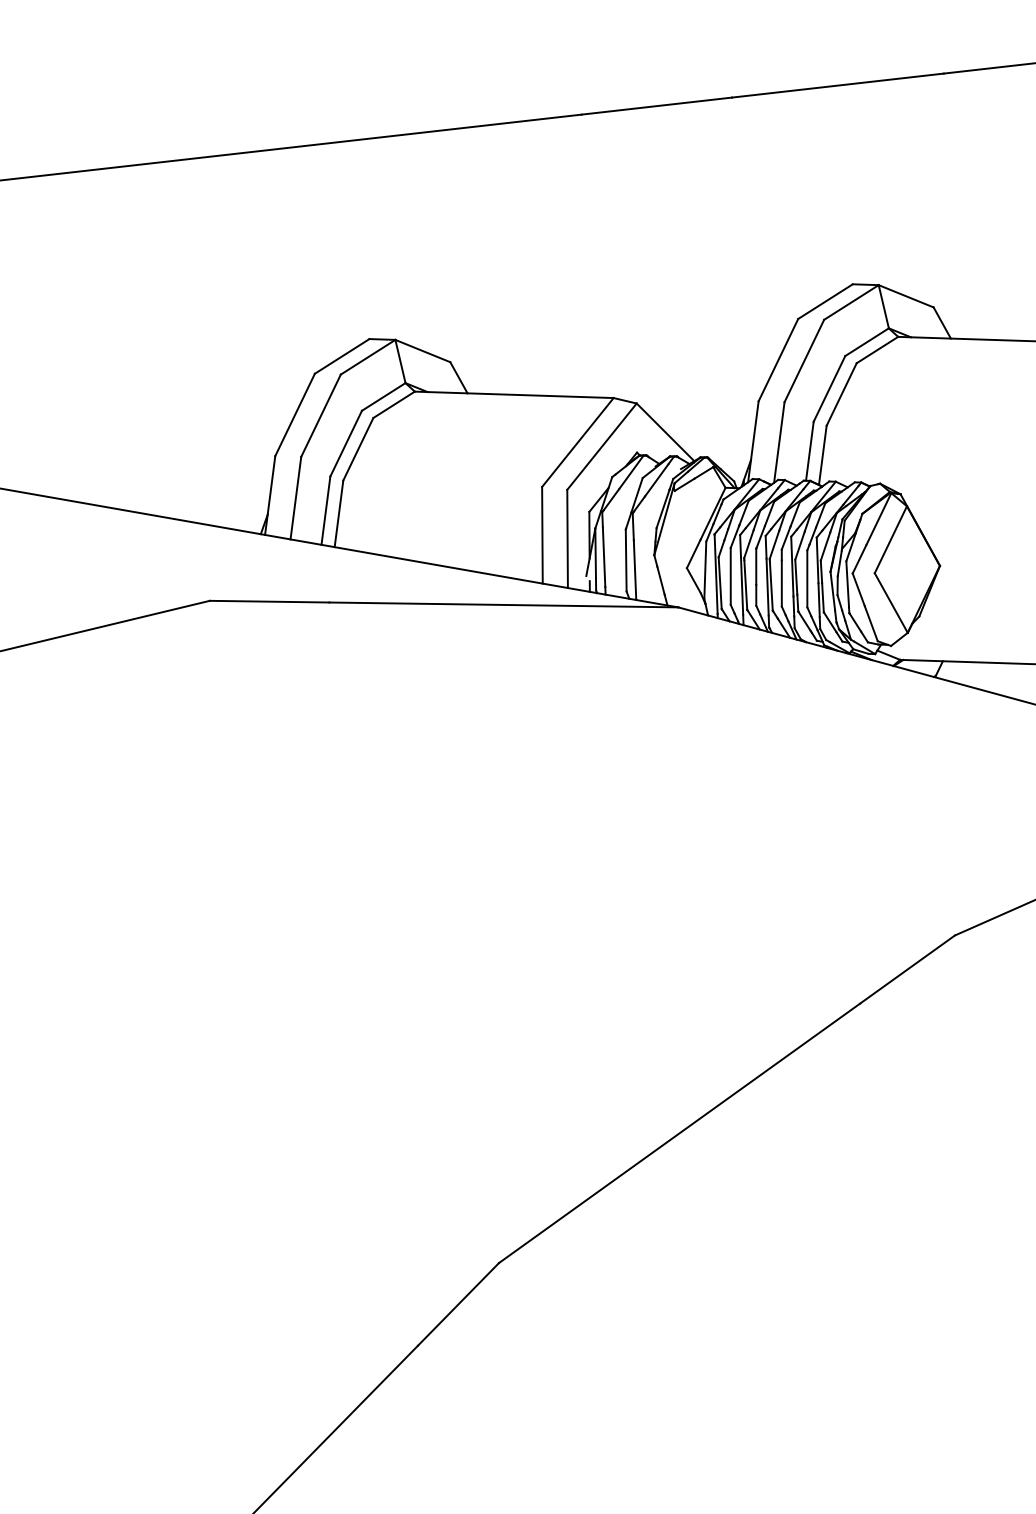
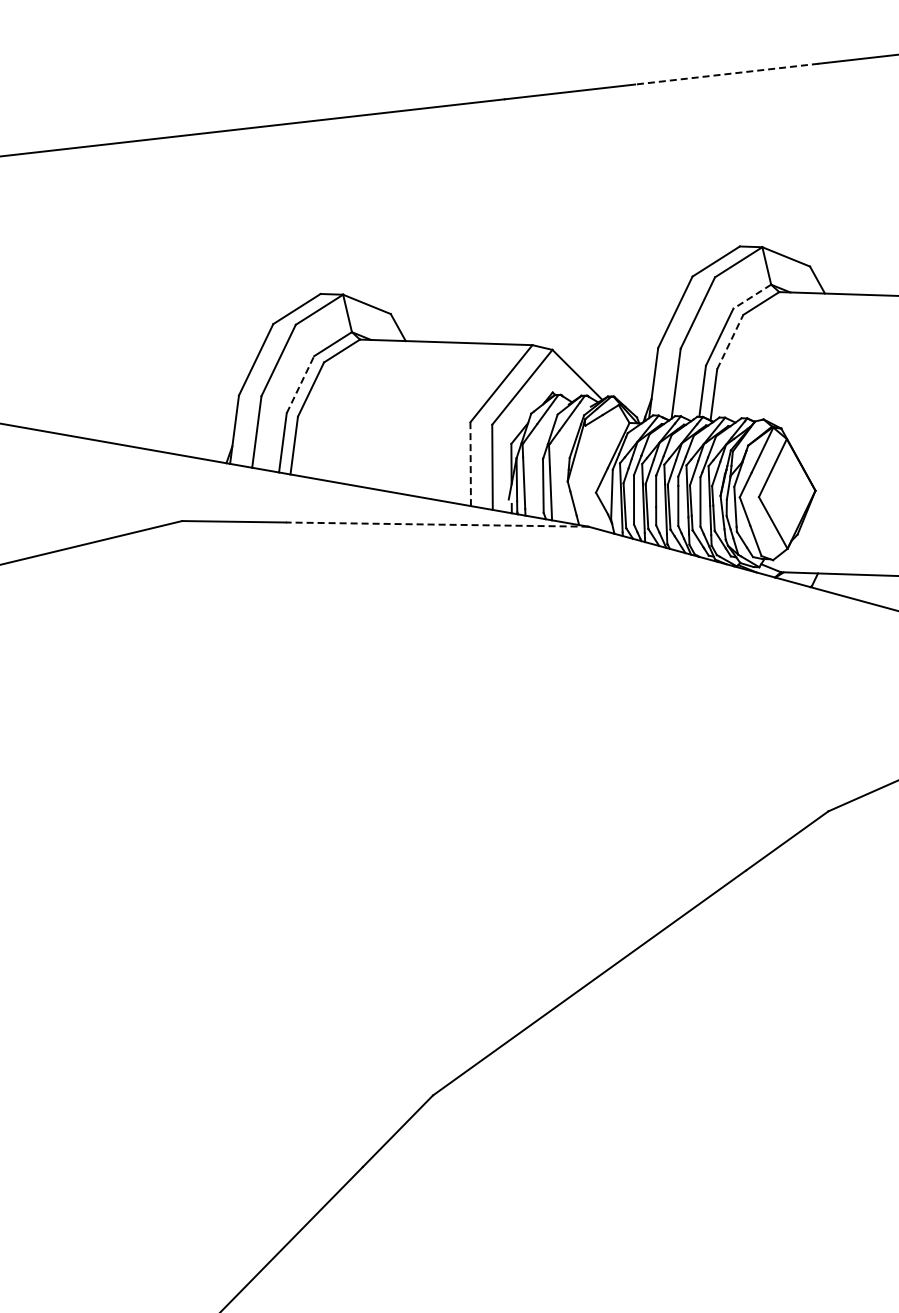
line: (837, 86) -> (726, 74), solid -> dashed
line: (866, 341) -> (751, 296), solid -> dashed
line: (841, 393) -> (730, 341), solid -> dashed
line: (346, 443) -> (300, 384), solid -> dashed
line: (542, 535) -> (470, 464), solid -> dashed
line: (503, 604) -> (436, 524), solid -> dashed

